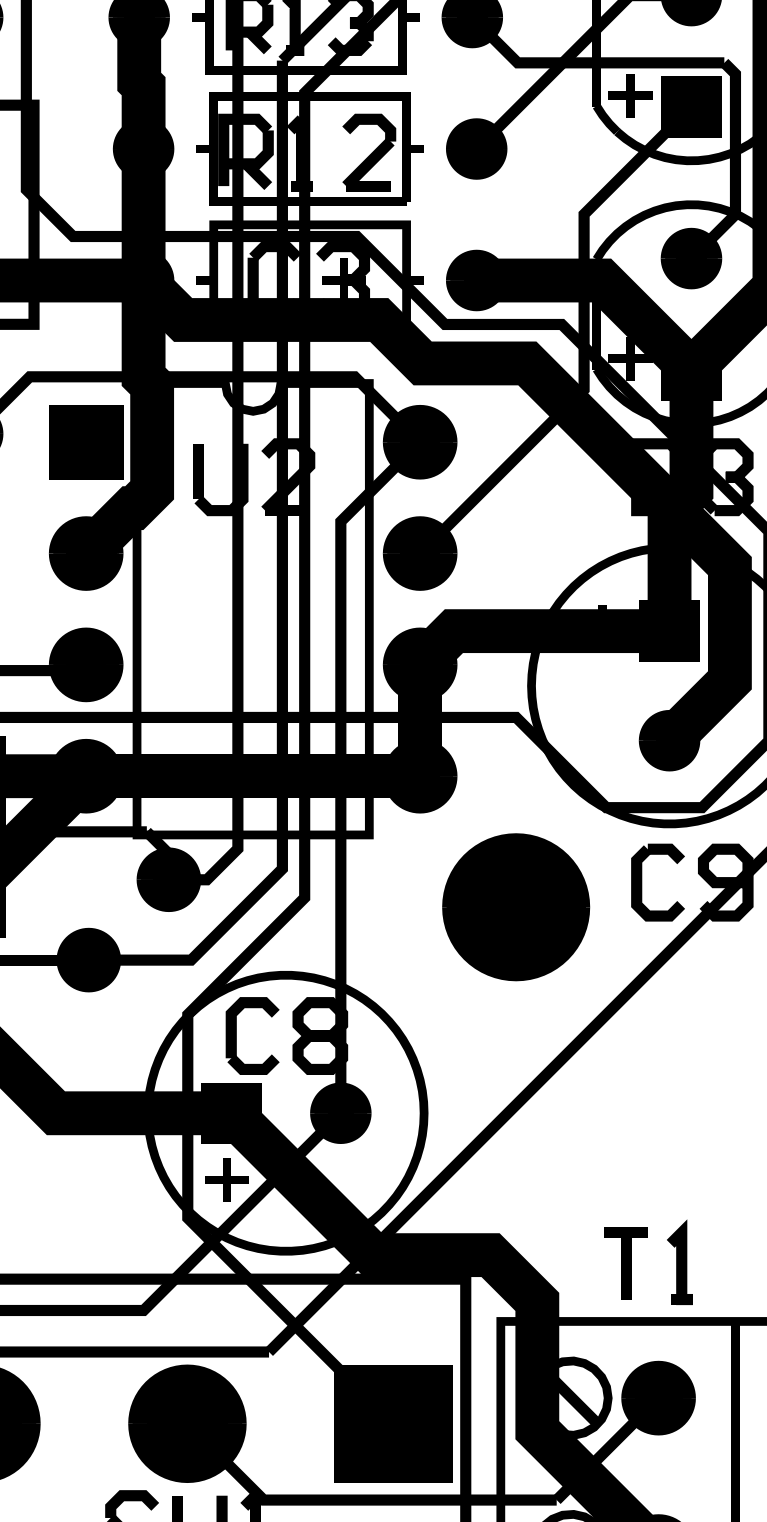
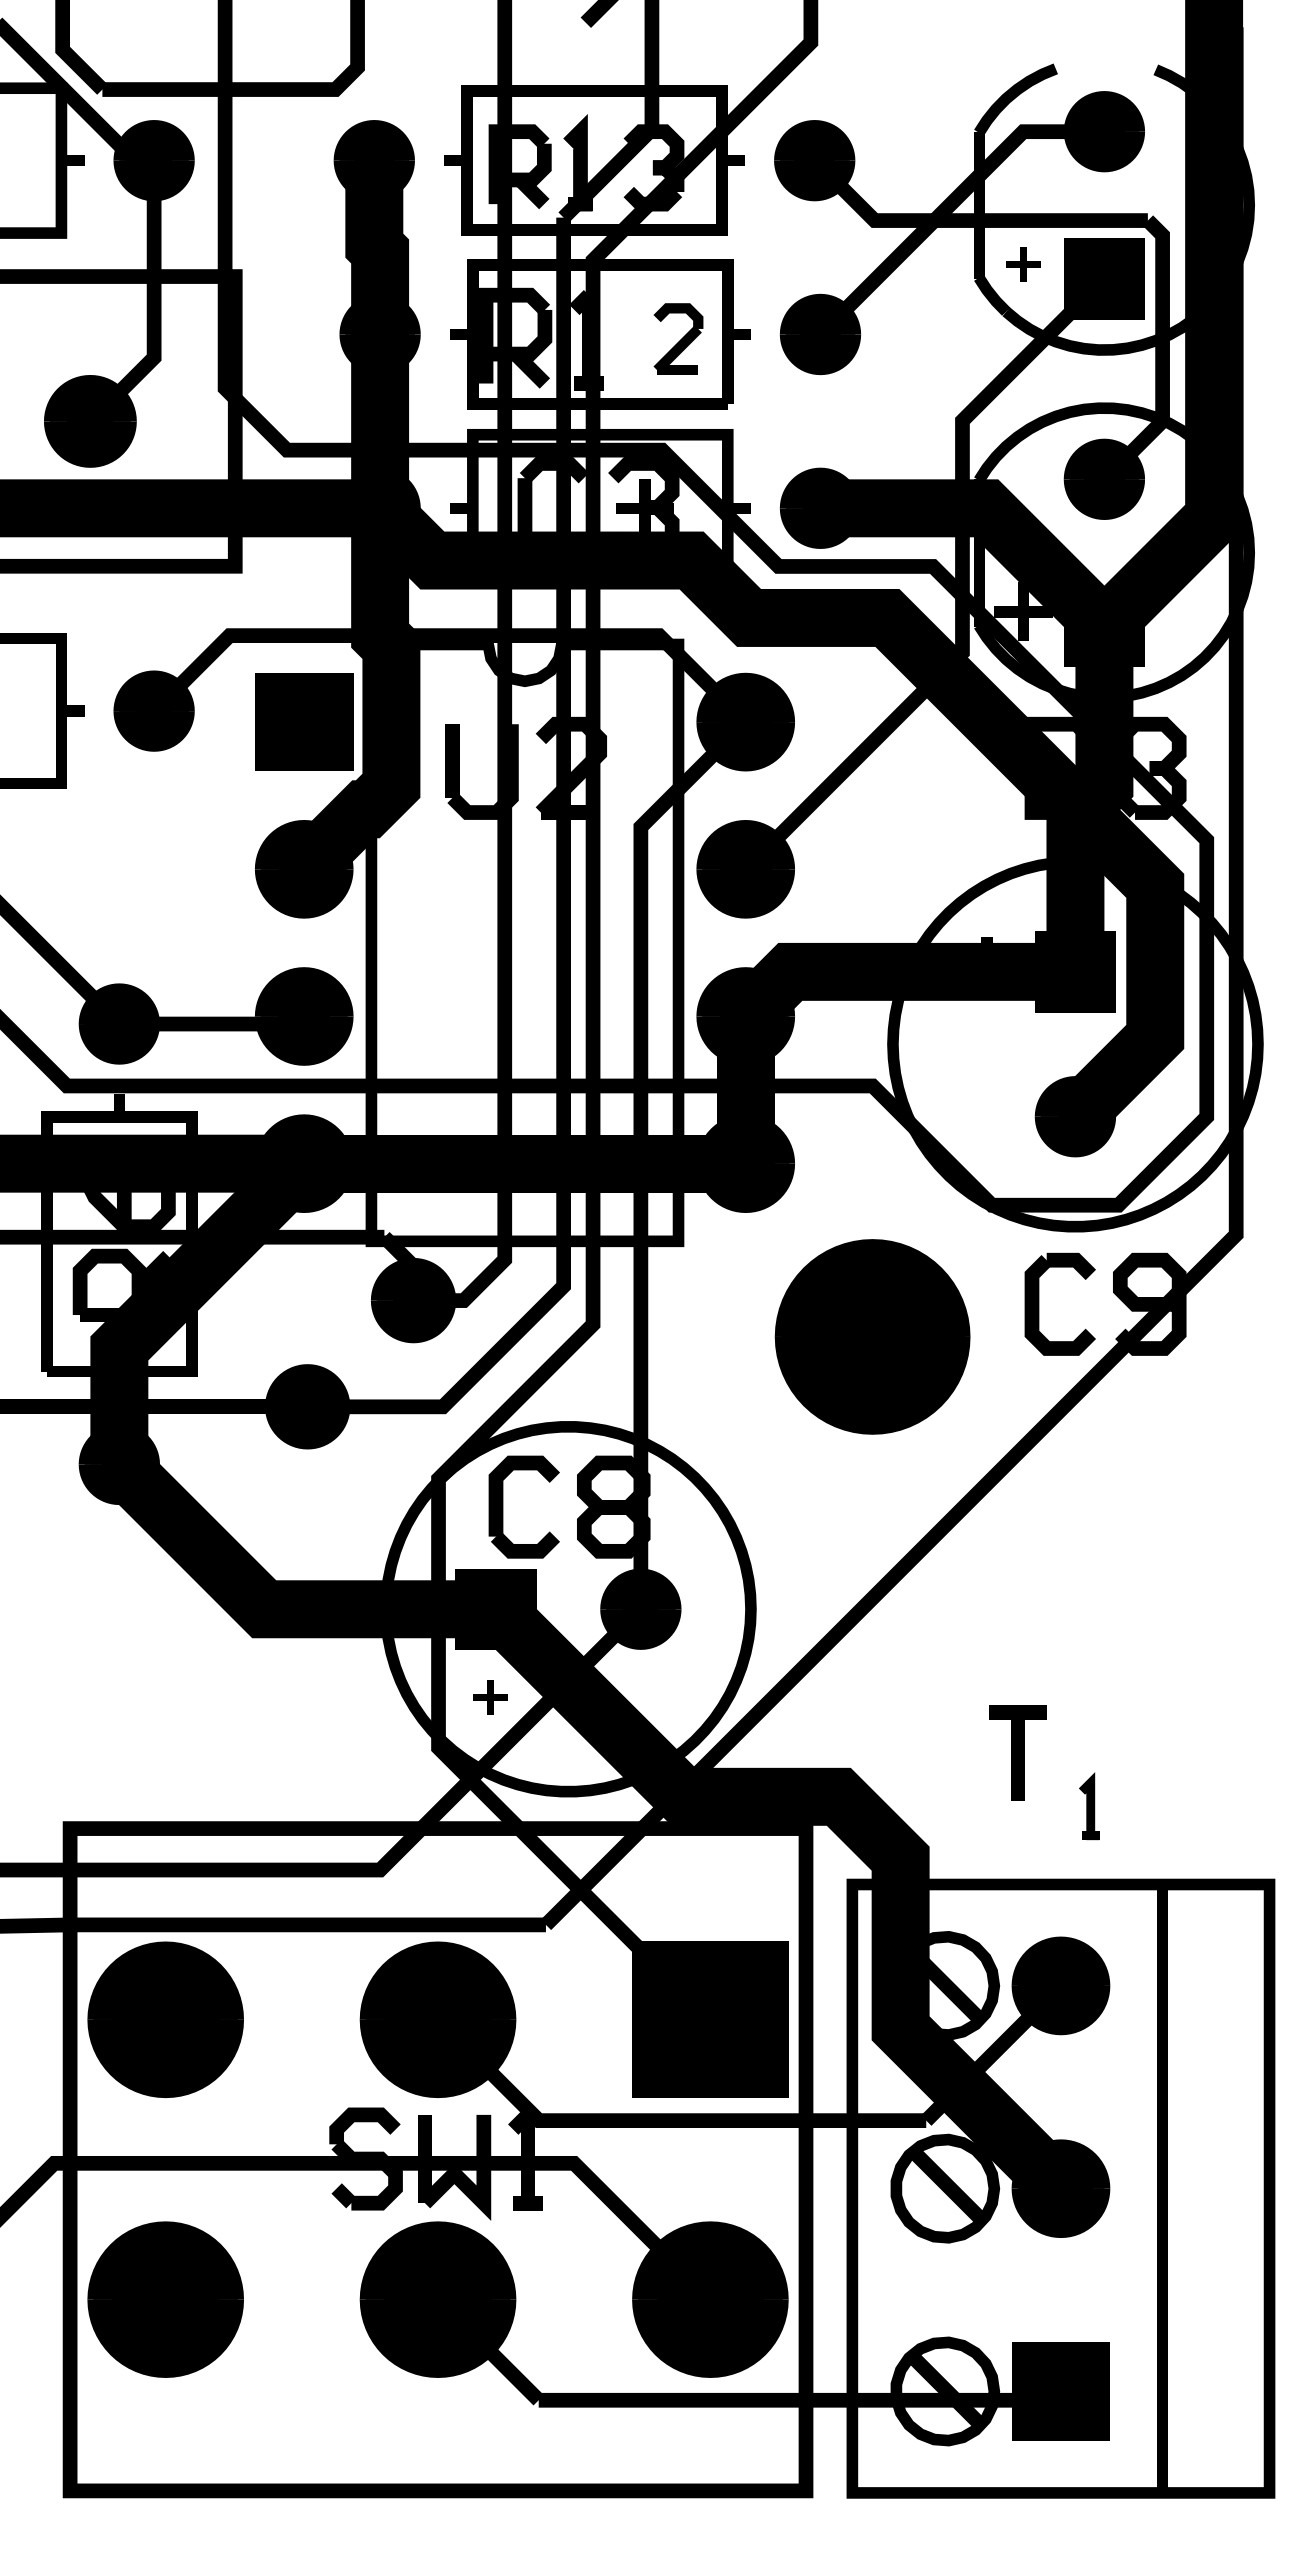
part: (630, 96) -> (1023, 264), size x0.6
part: (369, 152) -> (678, 338), size x0.7
part: (227, 1180) -> (490, 1697), size x0.6
part: (680, 1261) -> (1089, 1805), size x0.6
part: (625, 1263) -> (1017, 1752), moved

